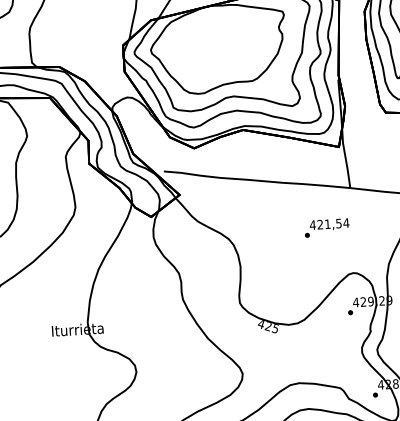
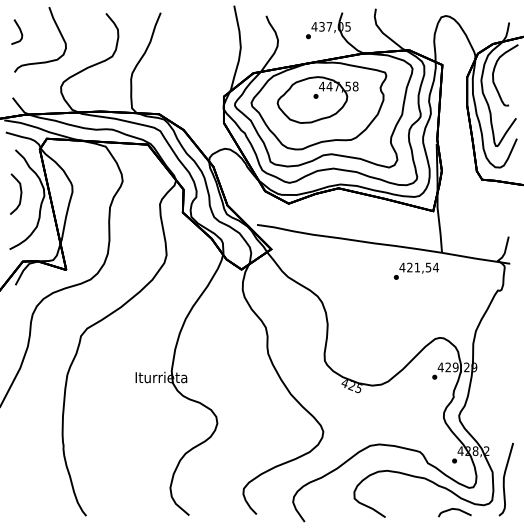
part: (216, 42) -> (317, 99), added
text: (326, 227) -> (415, 270), moved

